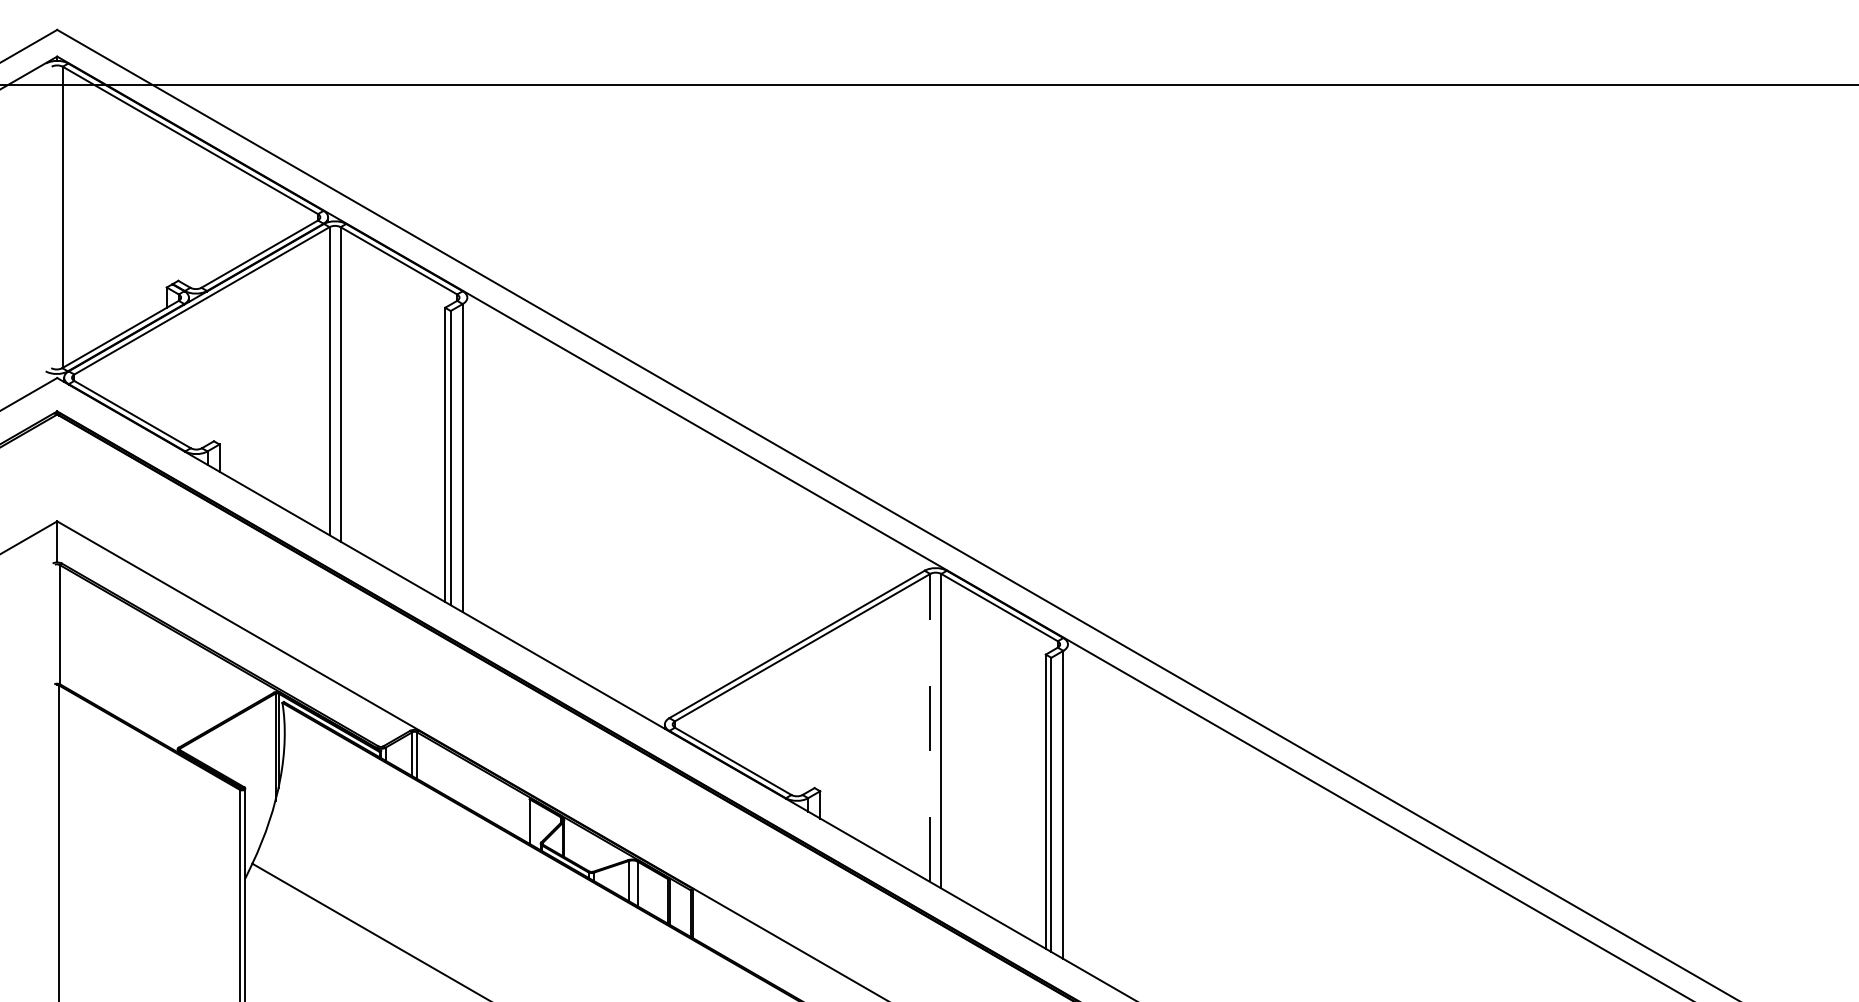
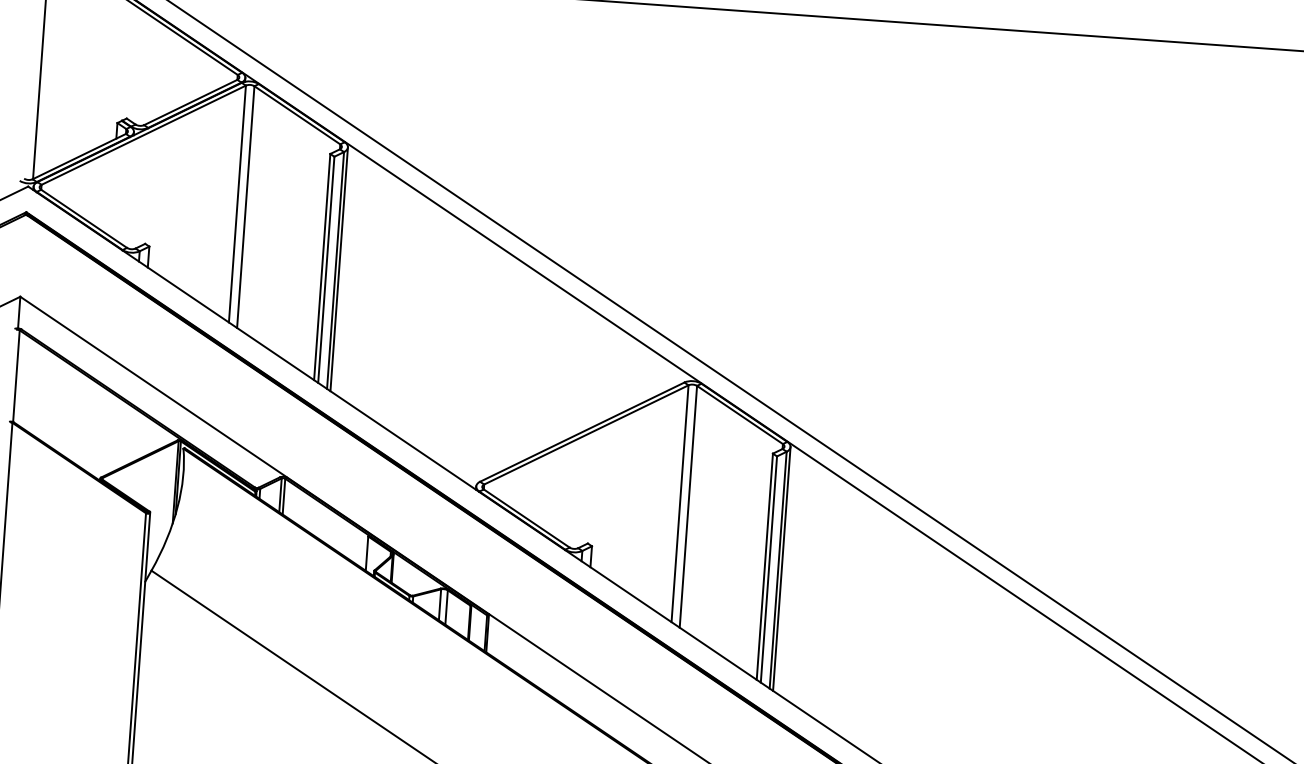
line: (467, 455) -> (339, 268), added
line: (930, 727) -> (680, 503), dashed -> solid
line: (1068, 802) -> (782, 568), added

